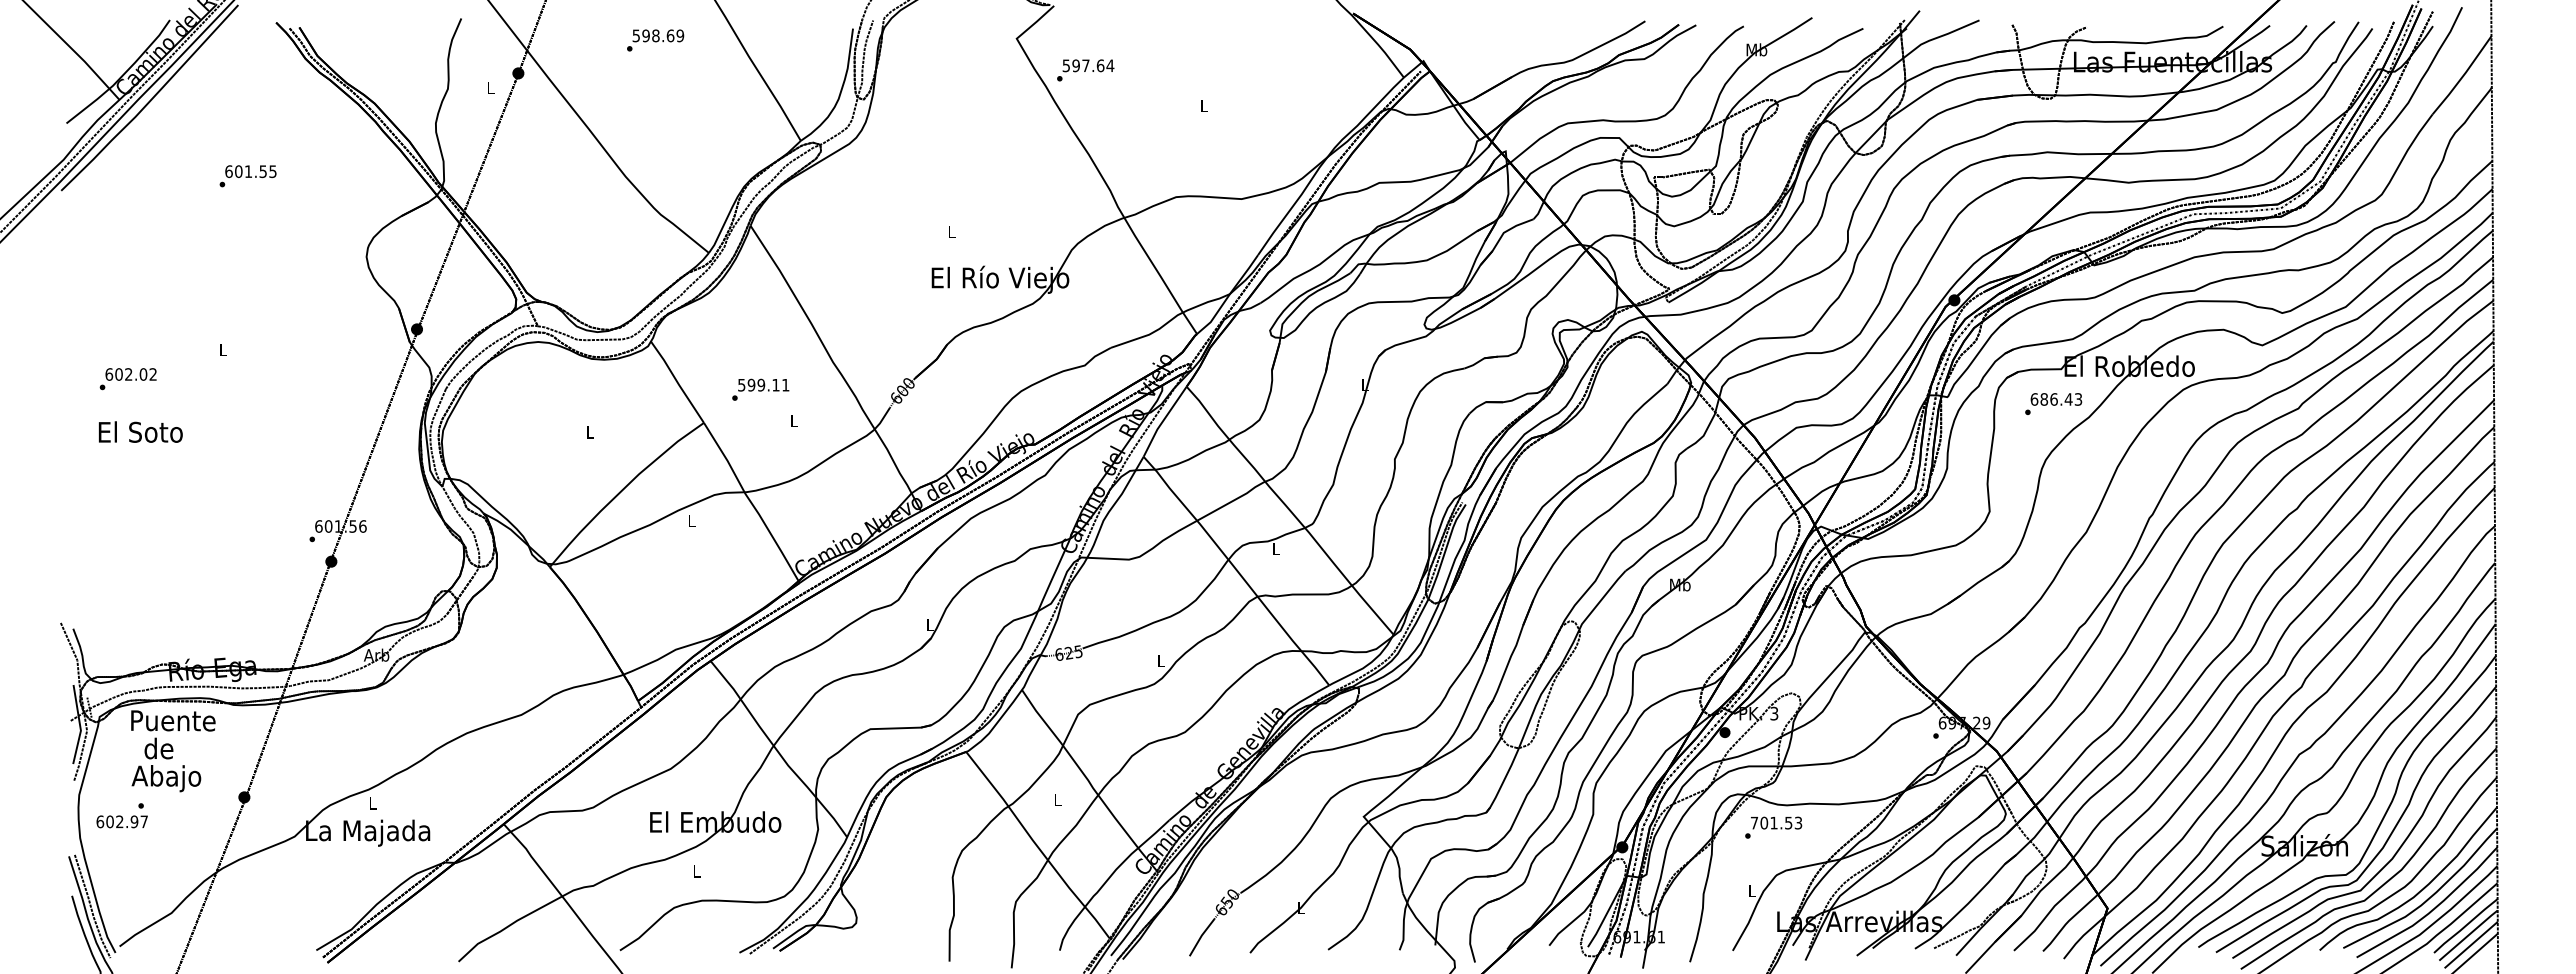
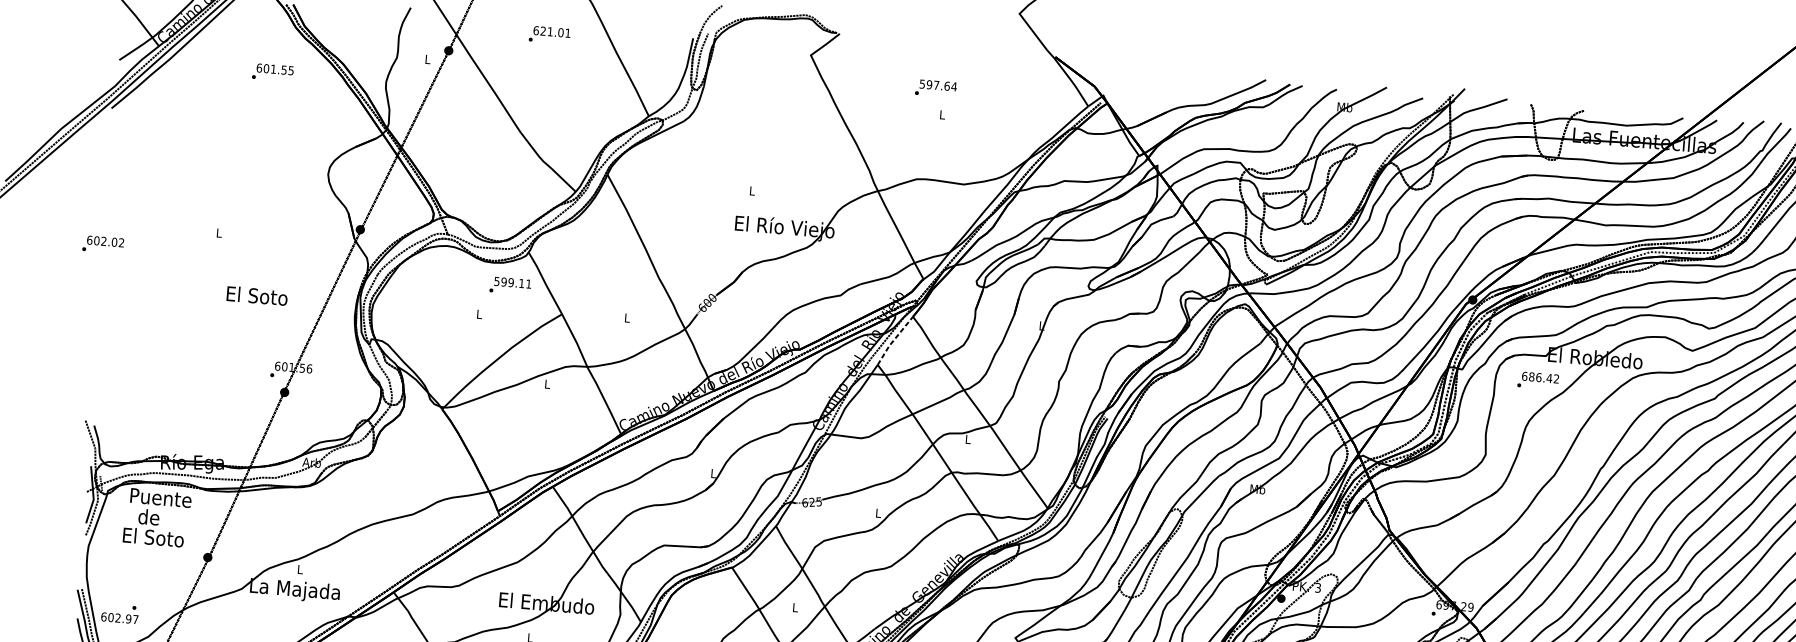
text: (658, 35) -> (552, 31), 598.69 -> 621.01
text: (1085, 70) -> (935, 88), moved
text: (247, 176) -> (272, 72), moved
text: (127, 379) -> (102, 244), moved
text: (760, 389) -> (510, 285), moved
text: (2078, 399) -> (1556, 379), 686.43 -> 686.42
line: (1163, 421) -> (894, 340), solid -> dashed
text: (140, 431) -> (257, 295), moved
text: (167, 778) -> (153, 539), Abajo -> El Soto
text: (121, 815) -> (119, 613), moved

